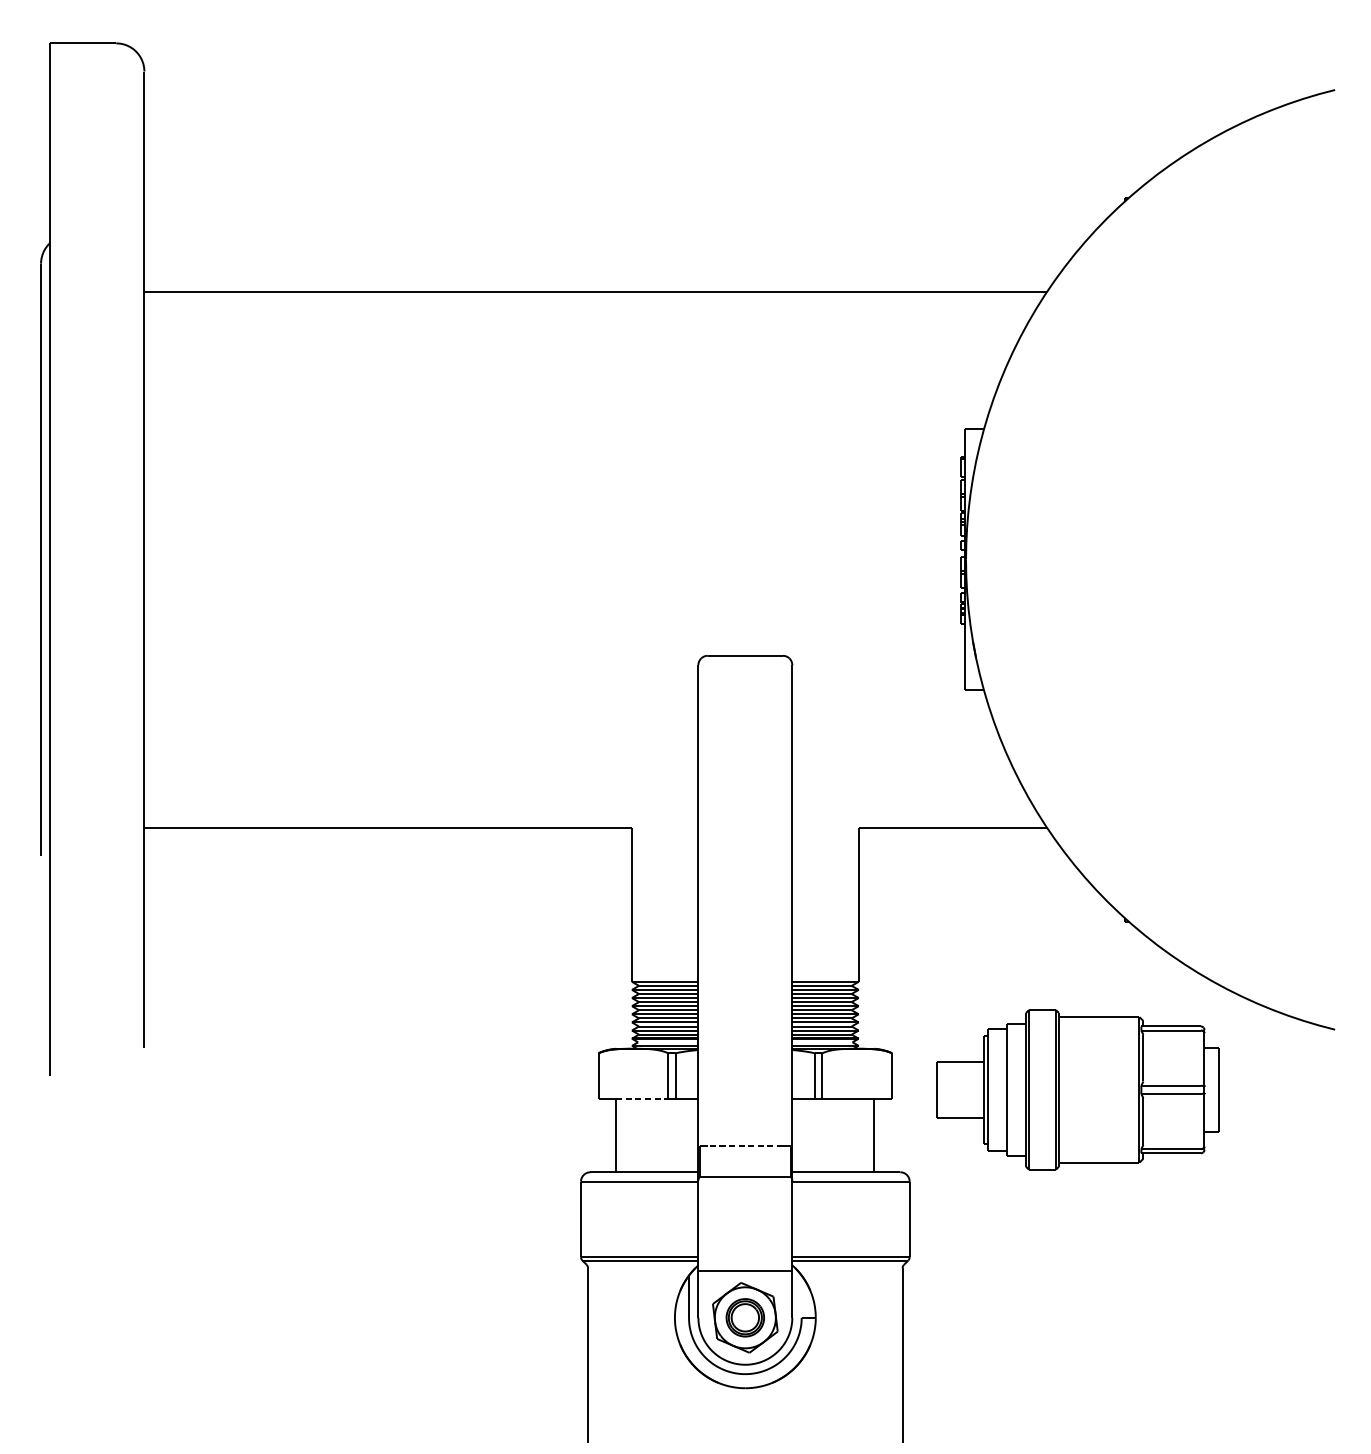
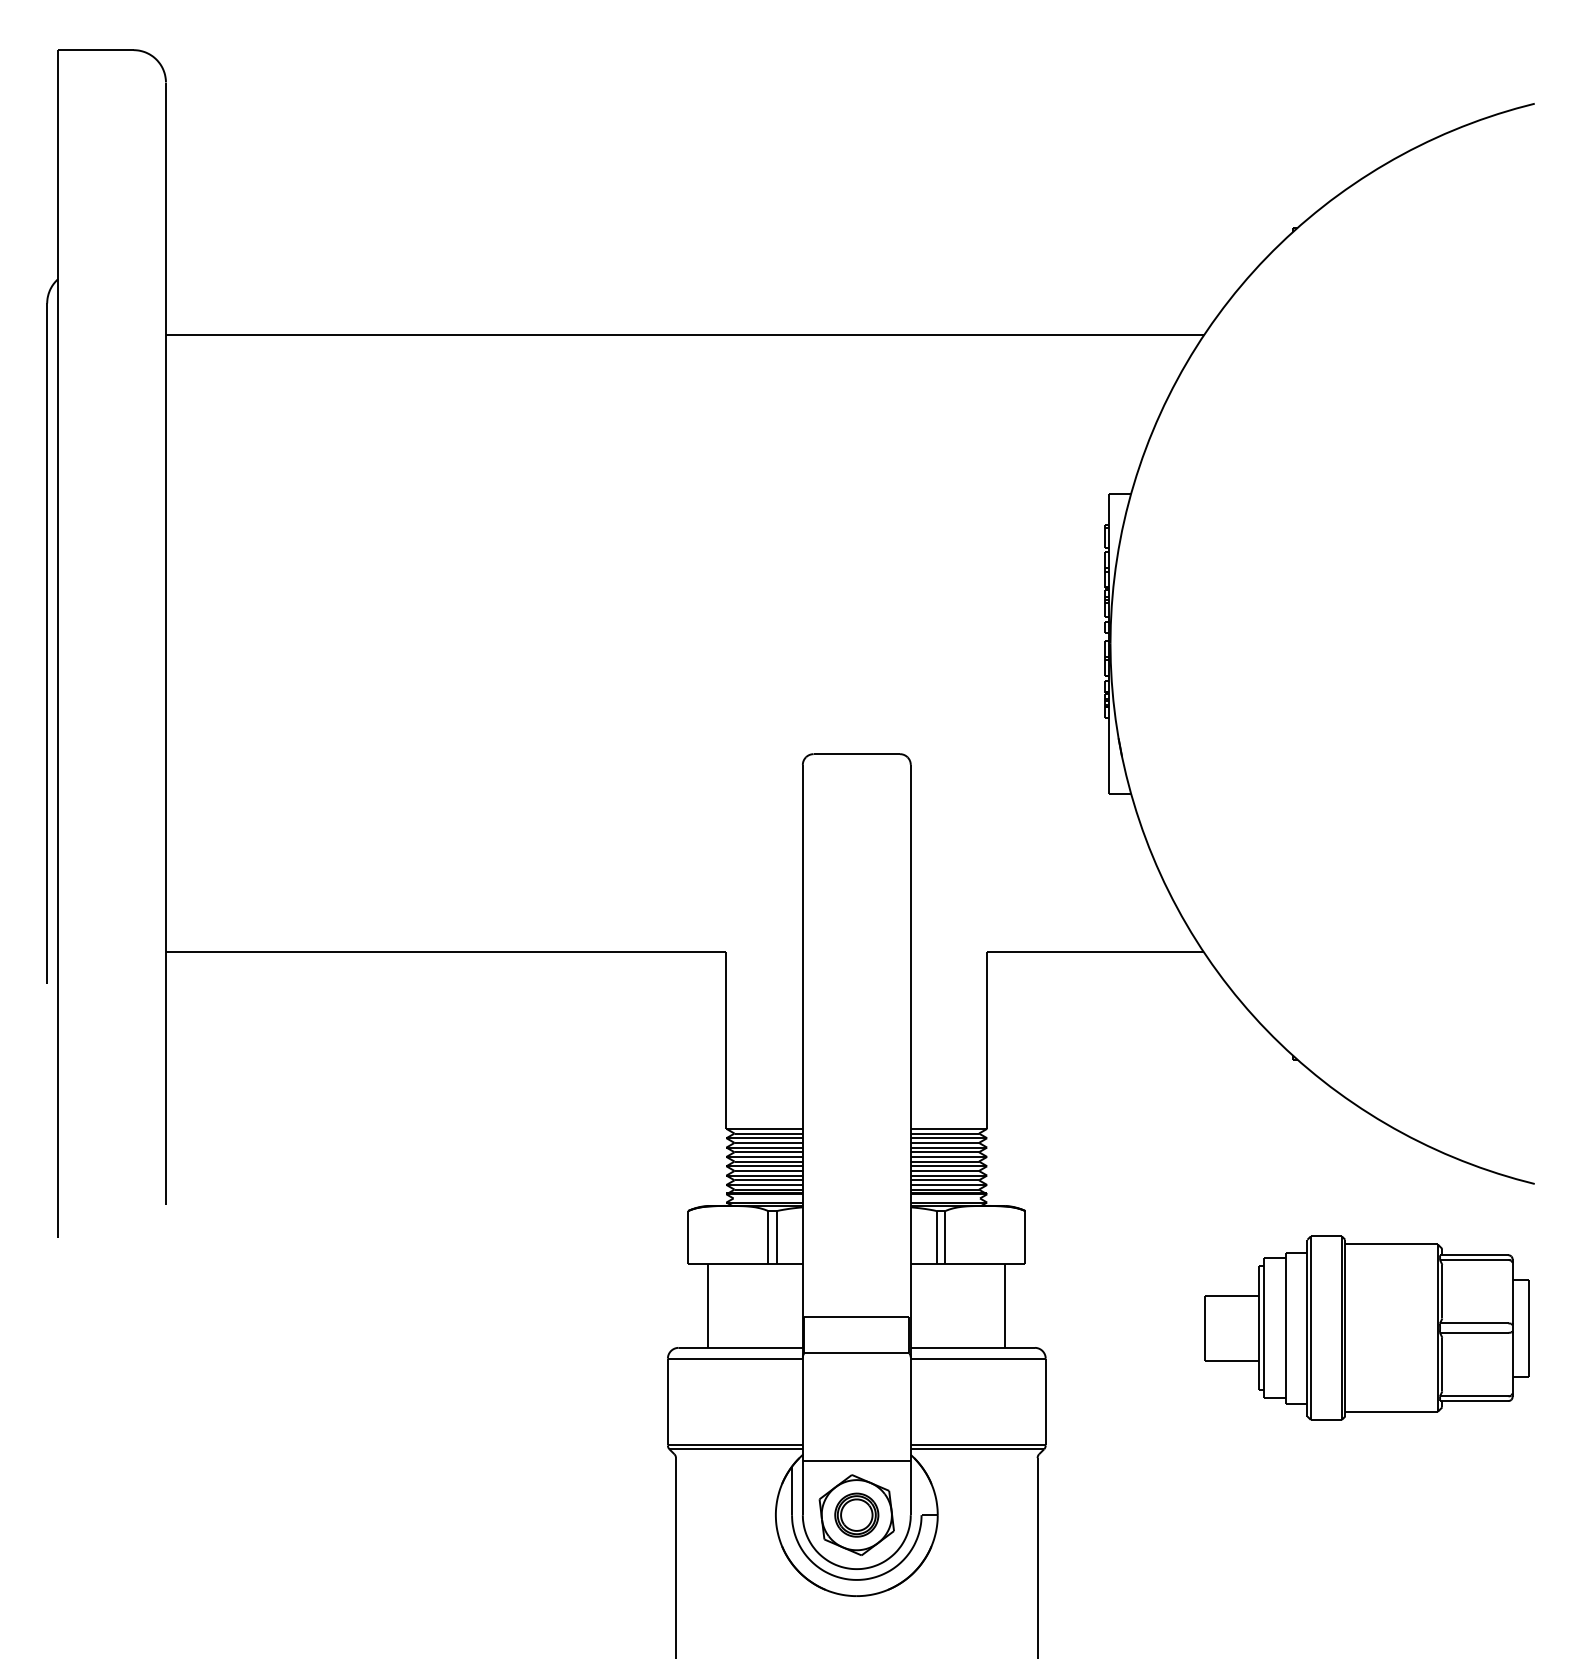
part: (1077, 1089) -> (1366, 1327), moved
line: (642, 1099) -> (738, 1264), dashed -> solid
line: (745, 1145) -> (856, 1317), dashed -> solid

